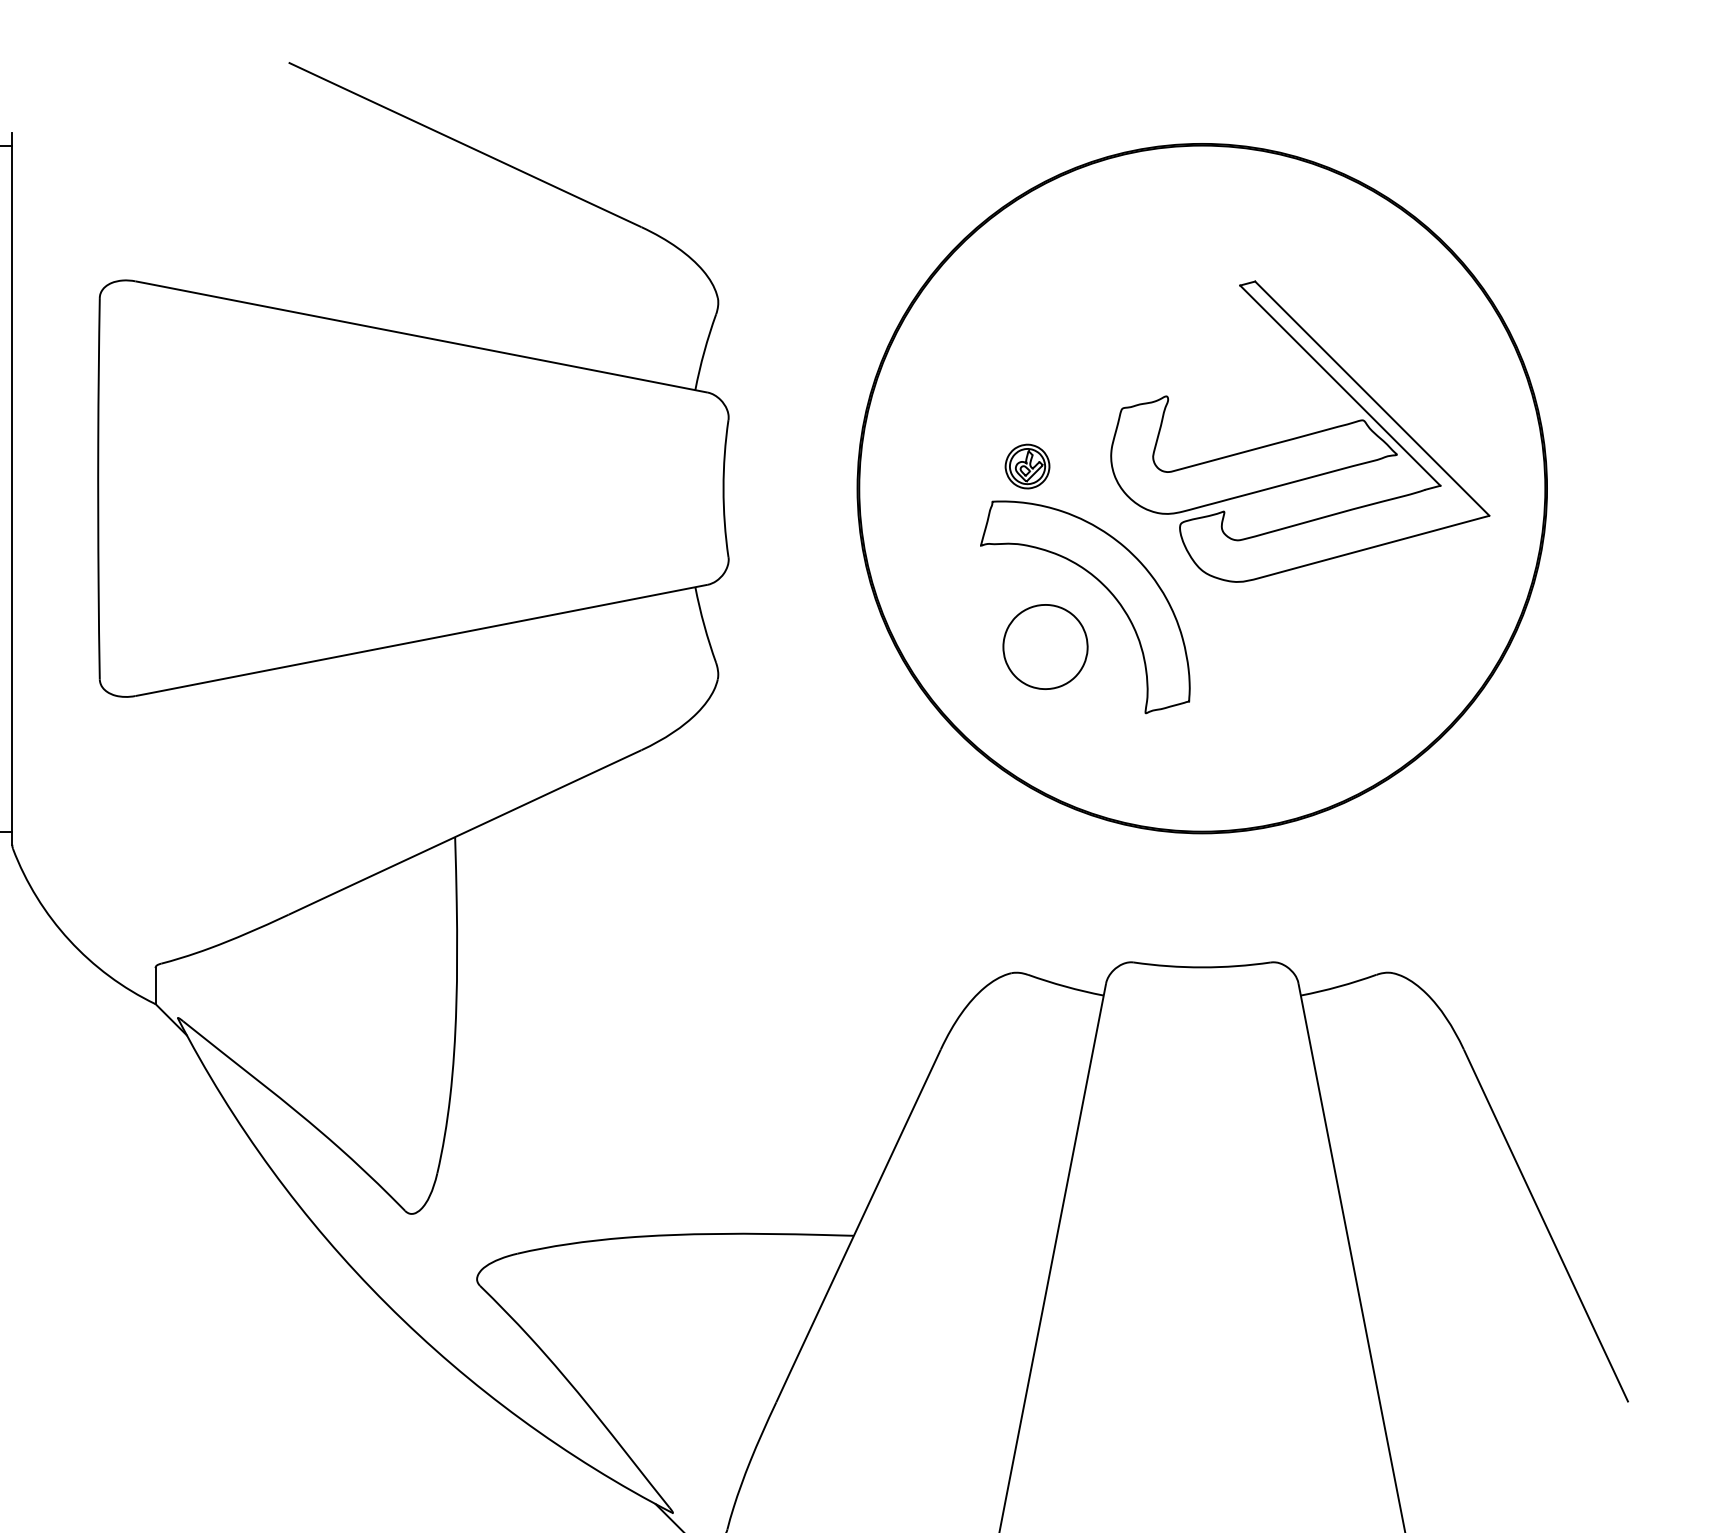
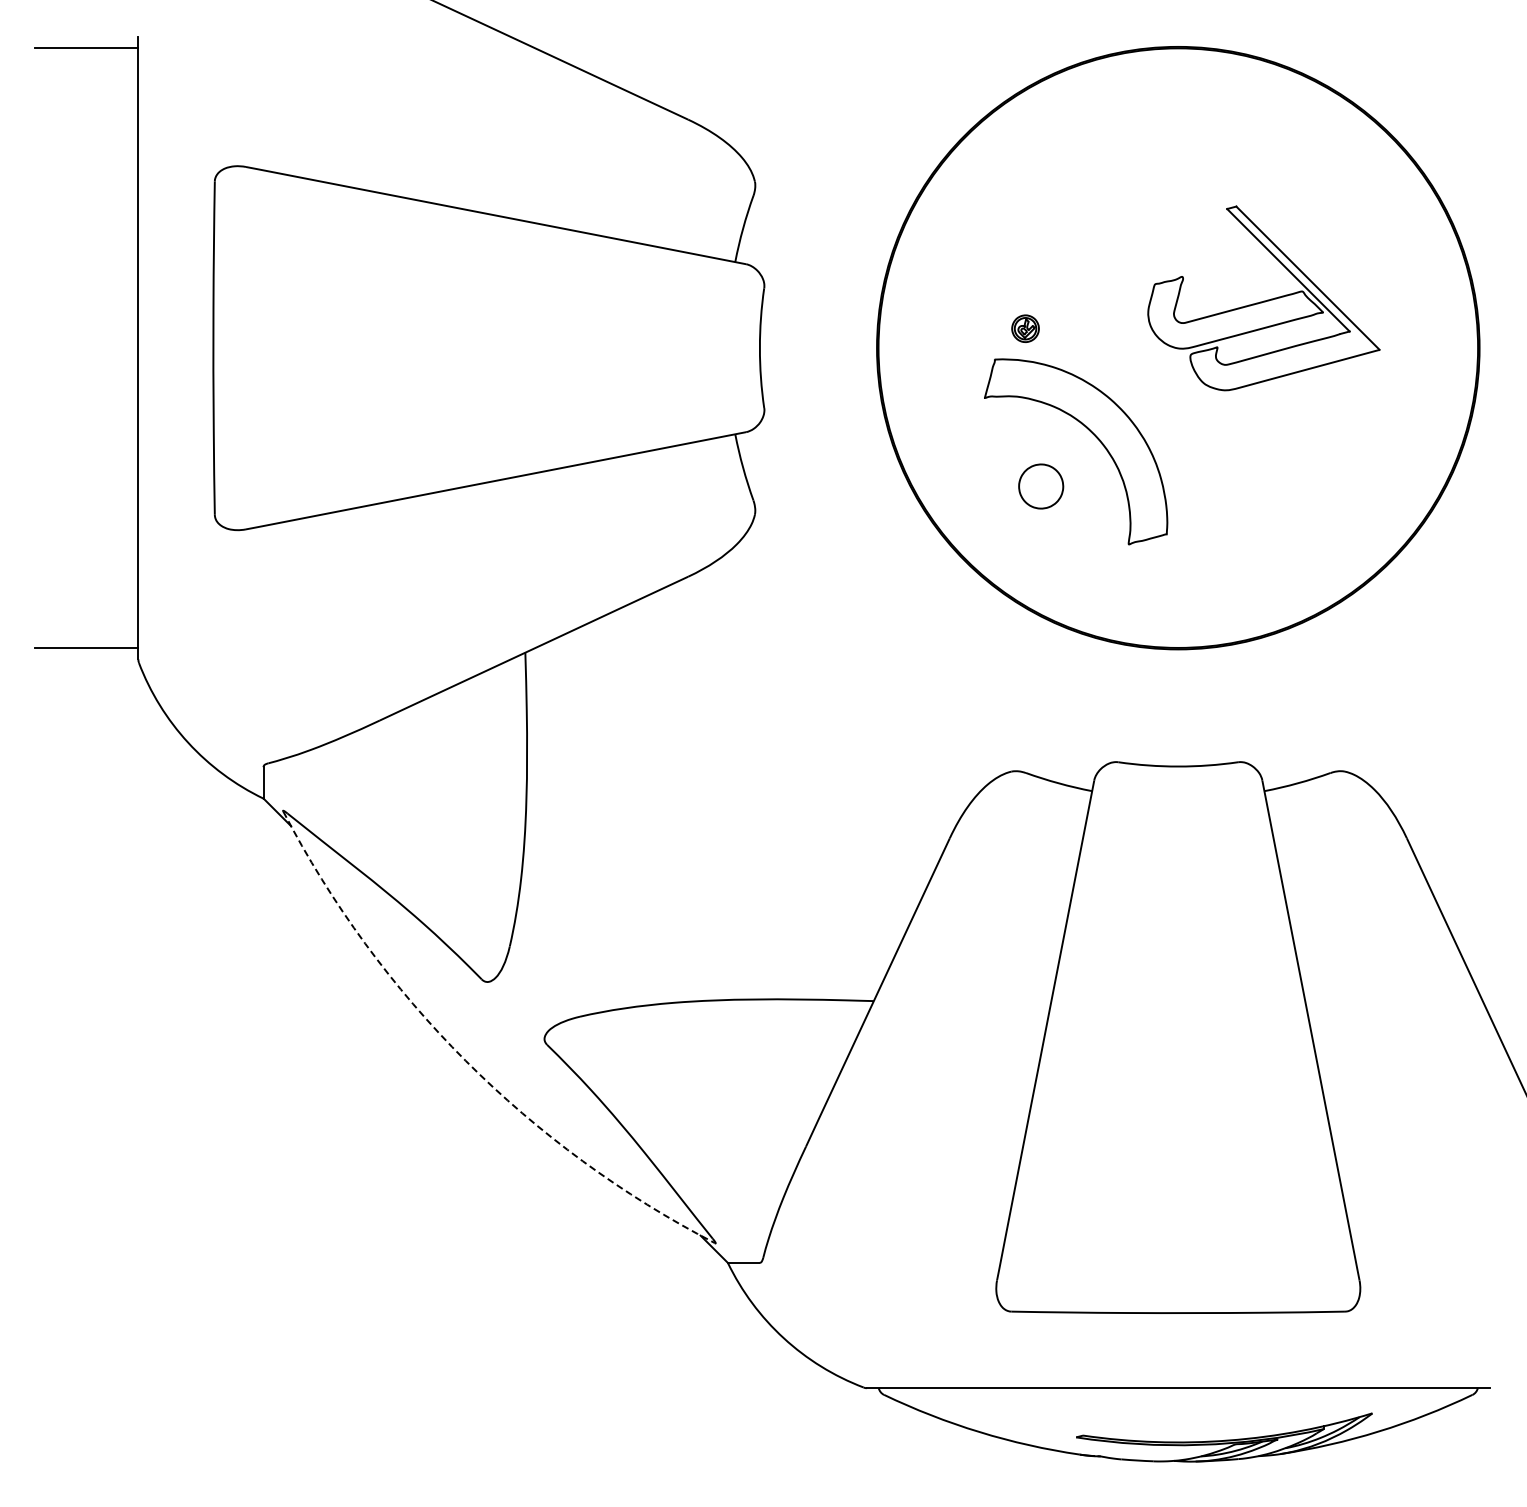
part: (1299, 431) -> (1263, 298), size x0.7
part: (1027, 466) -> (1025, 328), size x0.7
part: (1044, 646) -> (1040, 486), size x0.6
arc: (386, 1303) -> (465, 1060), solid -> dashed

